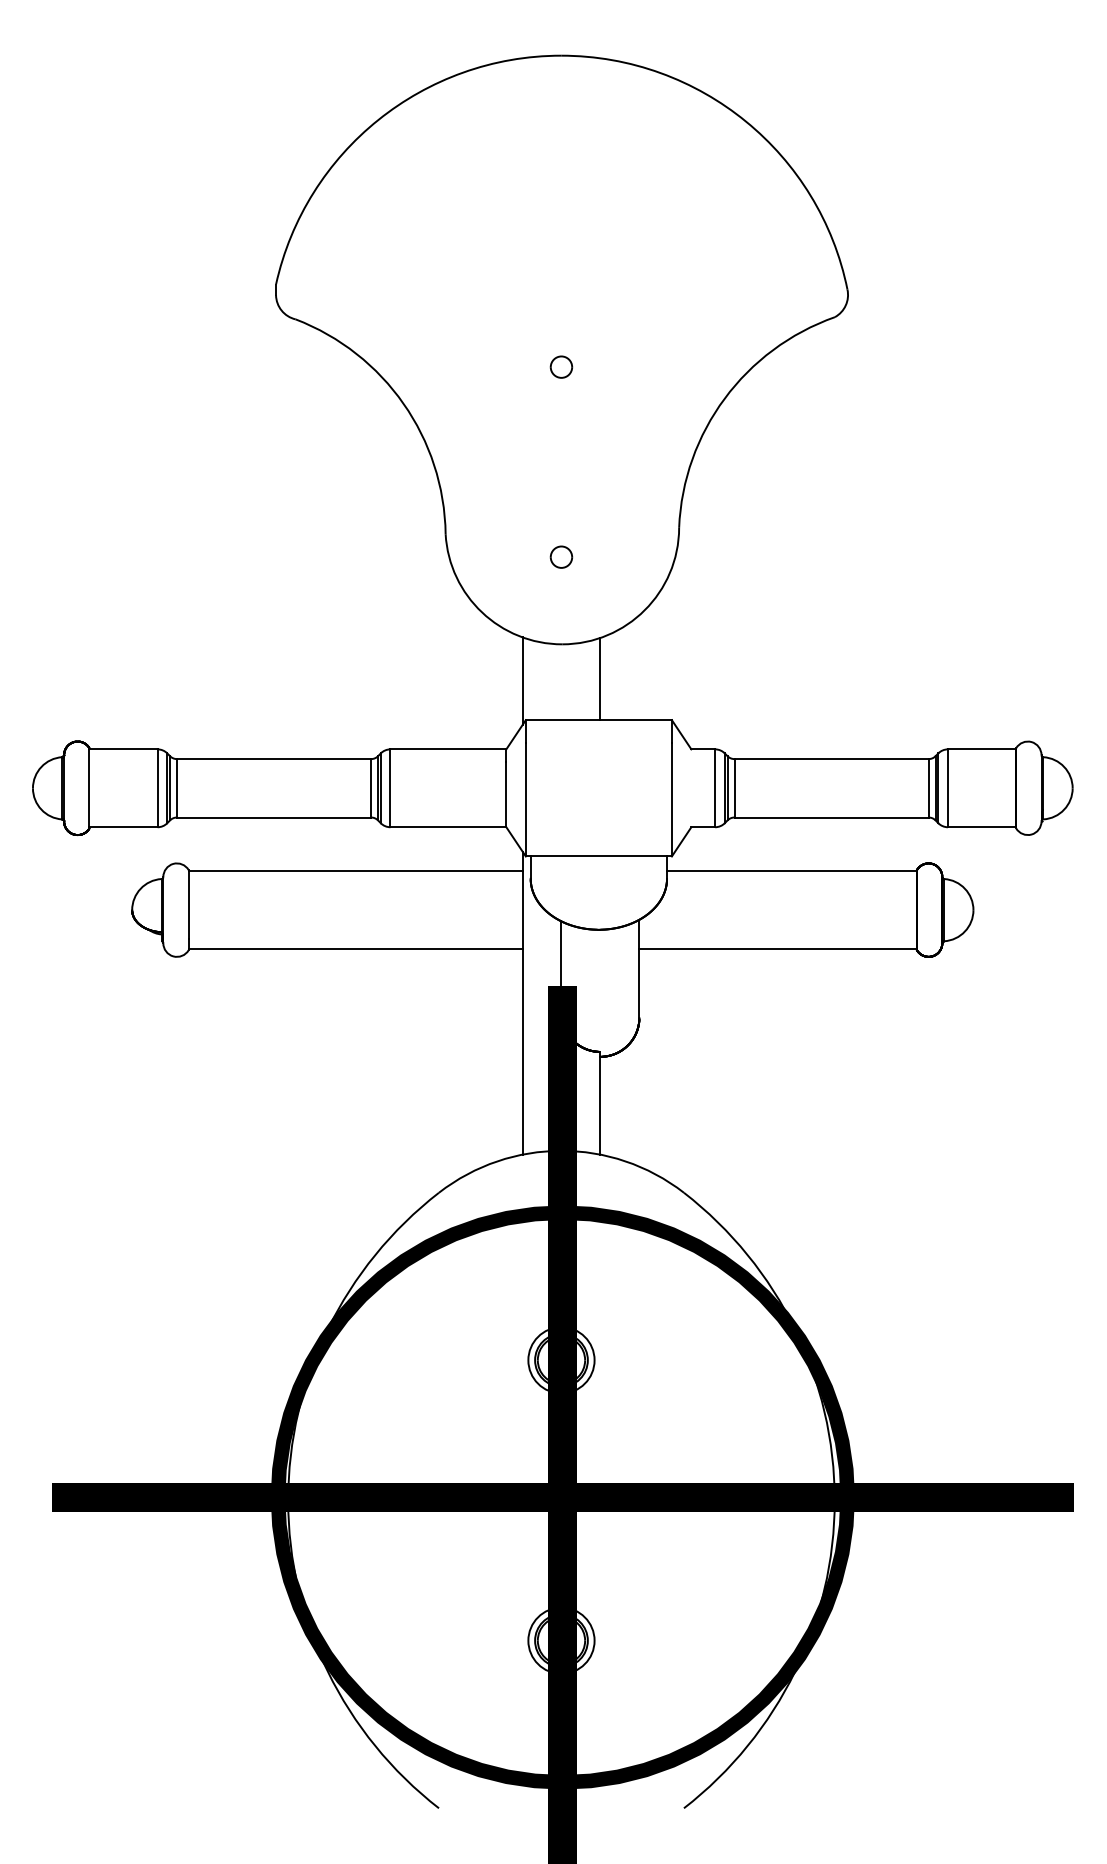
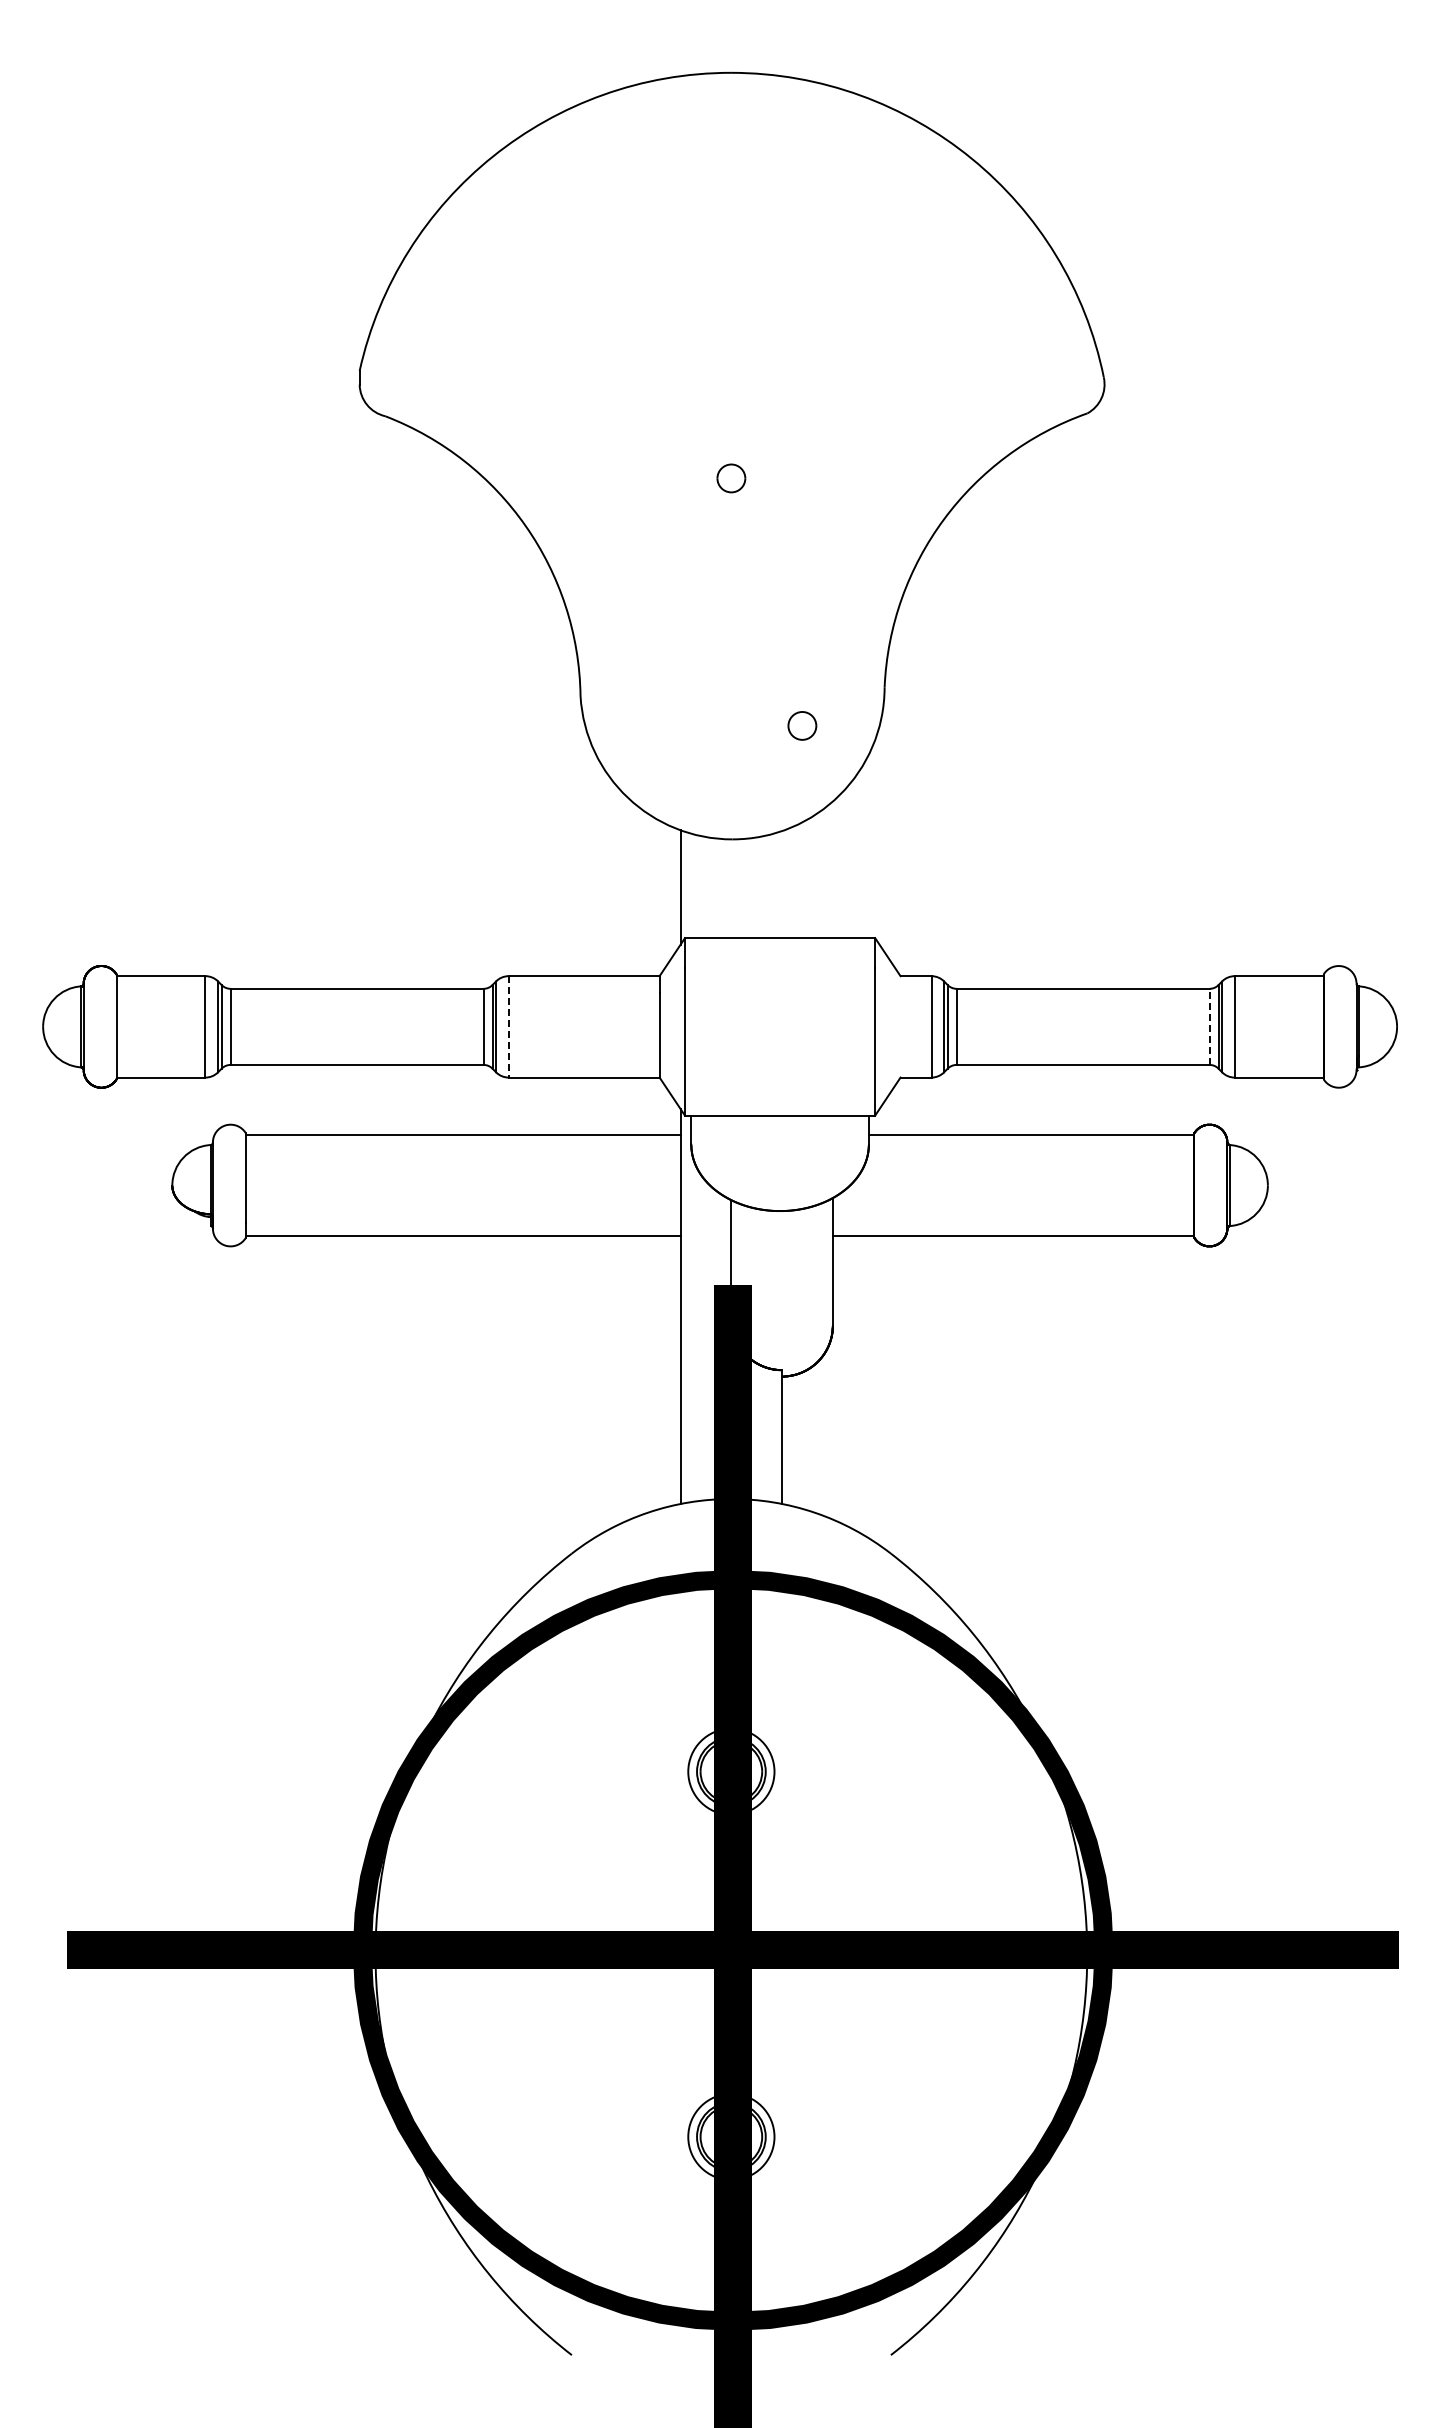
part: (561, 556) -> (802, 725), moved
line: (600, 678) -> (782, 884), removed
line: (390, 788) -> (508, 1026), solid -> dashed
line: (928, 788) -> (1209, 1026), solid -> dashed

